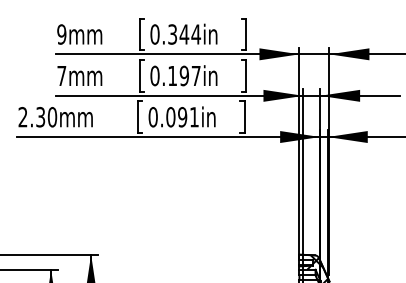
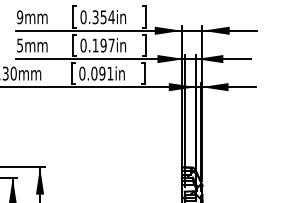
text: (184, 34) -> (103, 17), 0.344in -> 0.354in
text: (60, 75) -> (19, 45), 7mm -> 5mm

